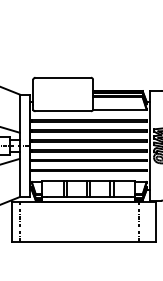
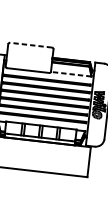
line: (63, 77) -> (31, 45), solid -> dashed
line: (119, 109) -> (70, 74), solid -> dashed
line: (139, 221) -> (76, 160), removed

